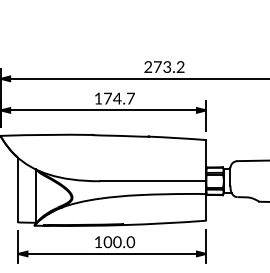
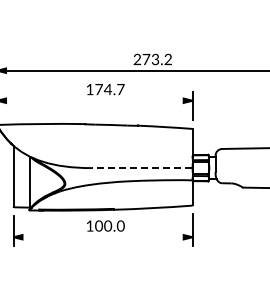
line: (103, 110) -> (94, 100), removed
line: (152, 181) -> (141, 168), solid -> dashed
line: (111, 254) -> (102, 237), removed

